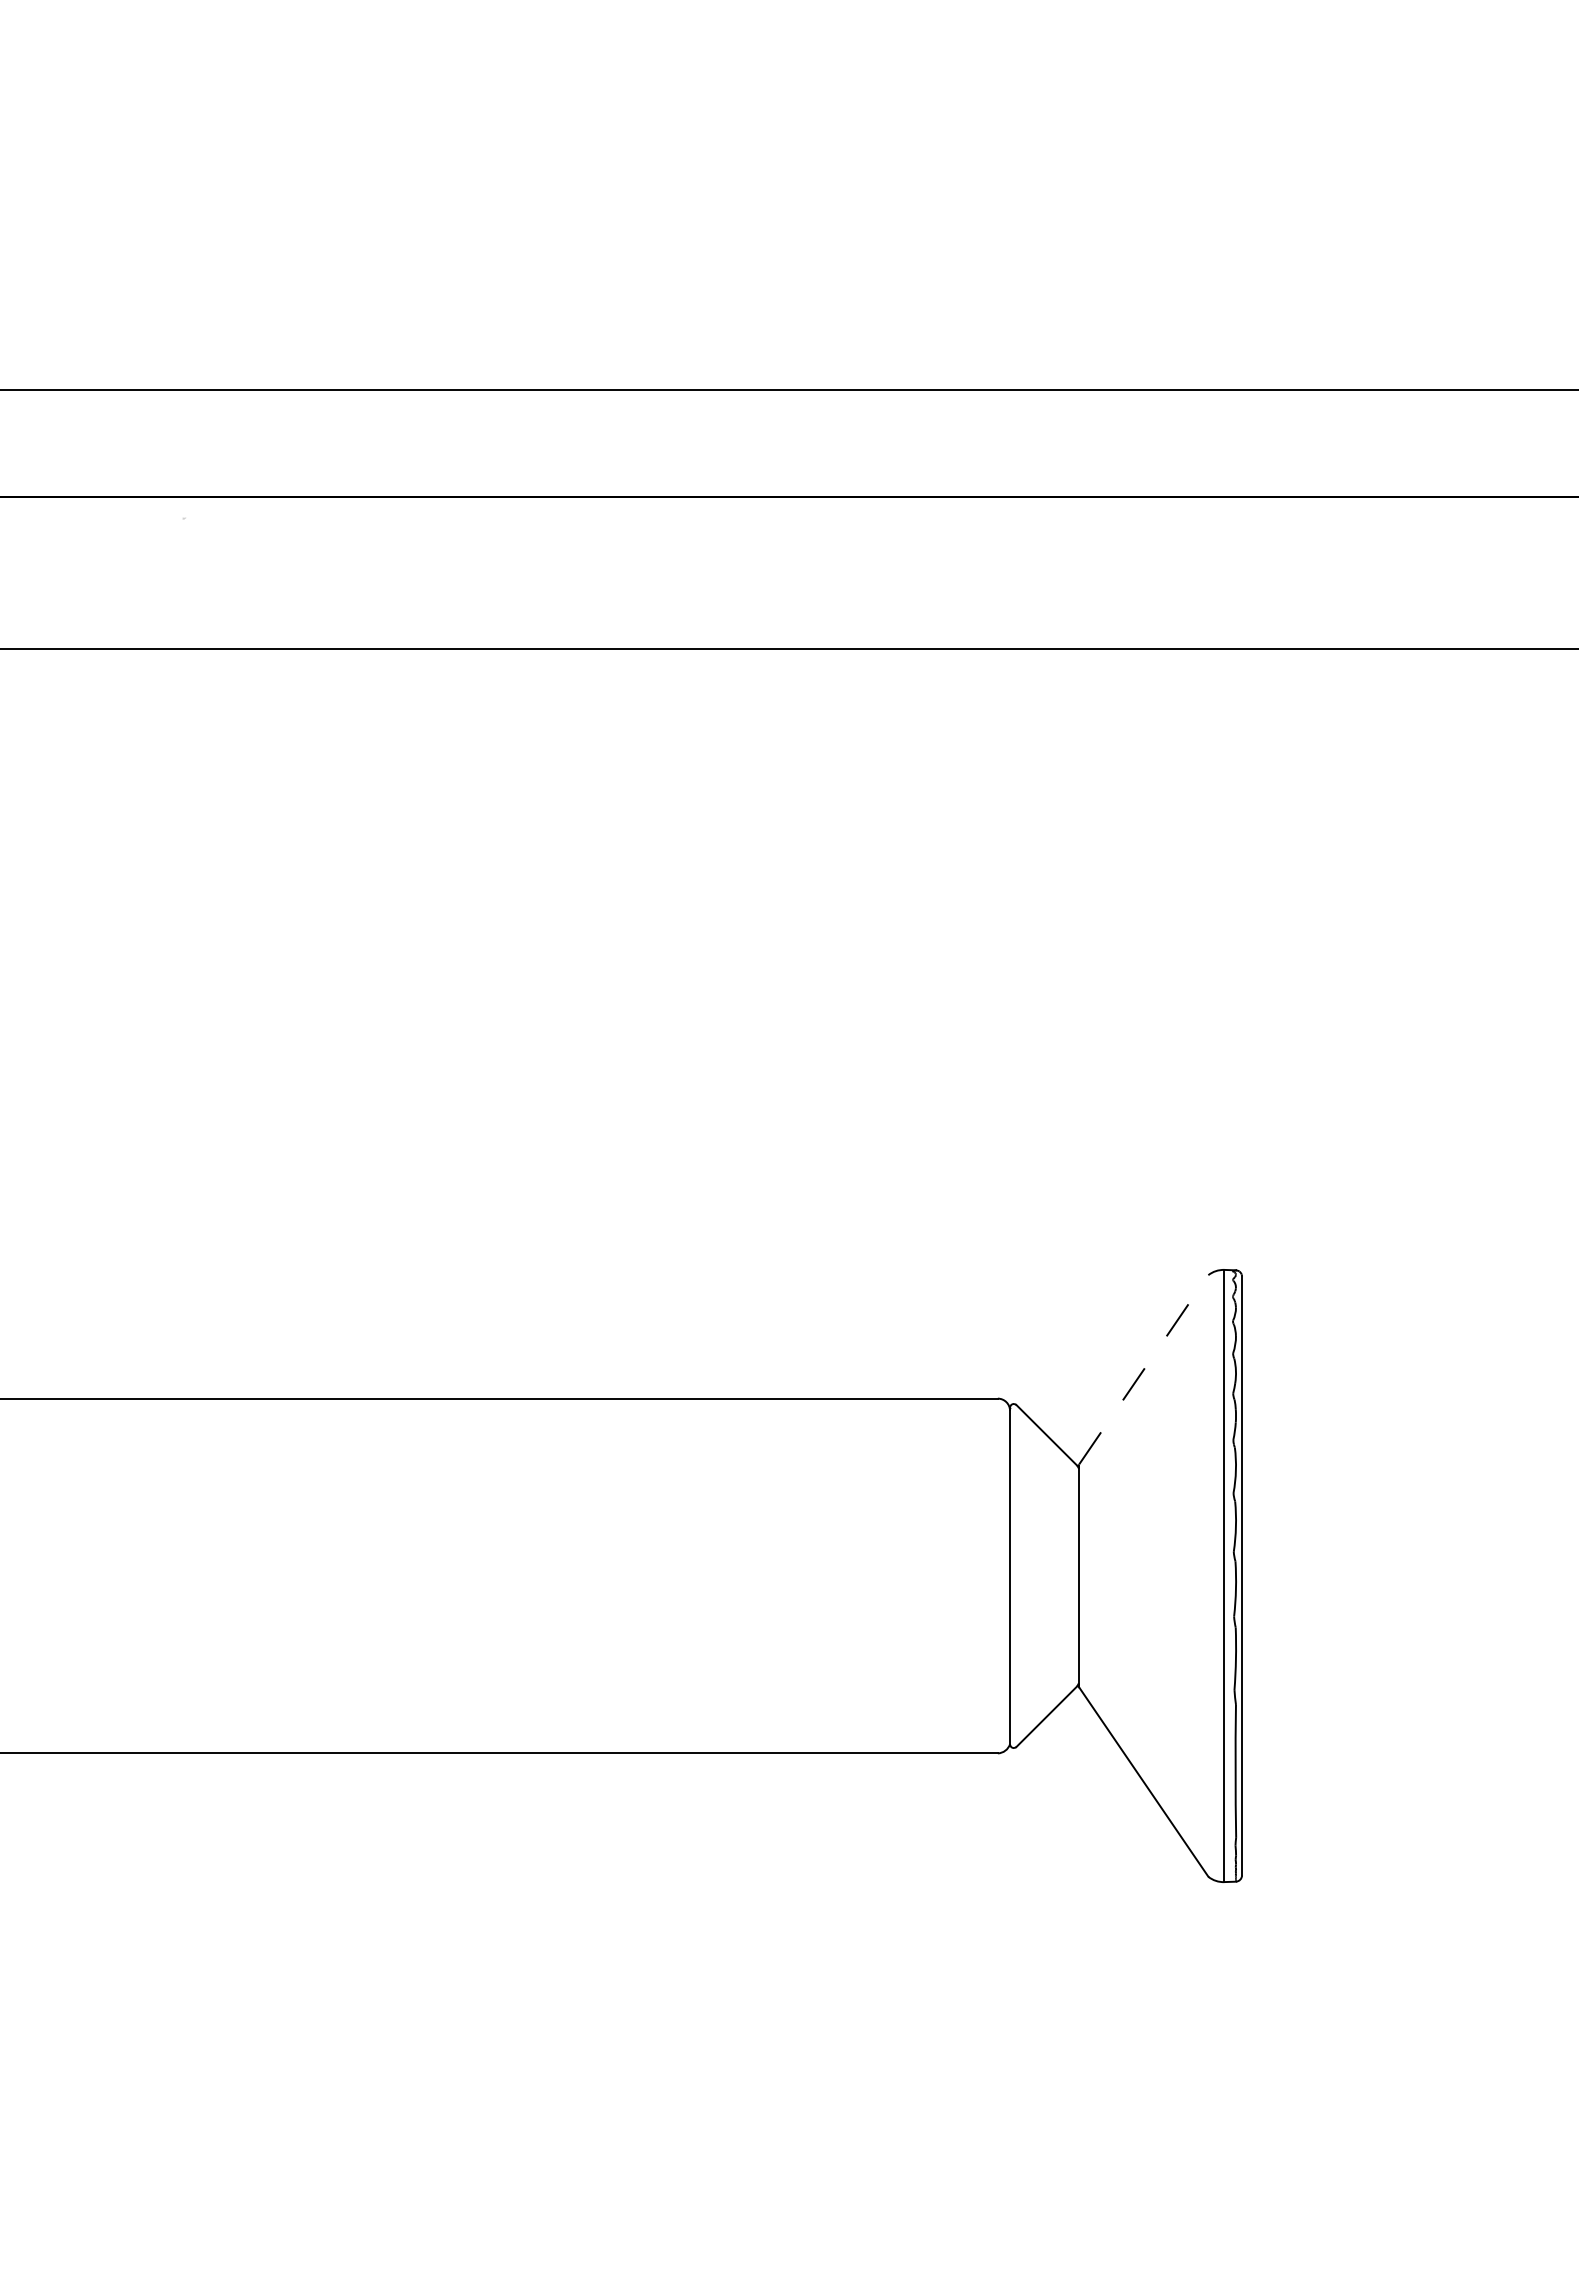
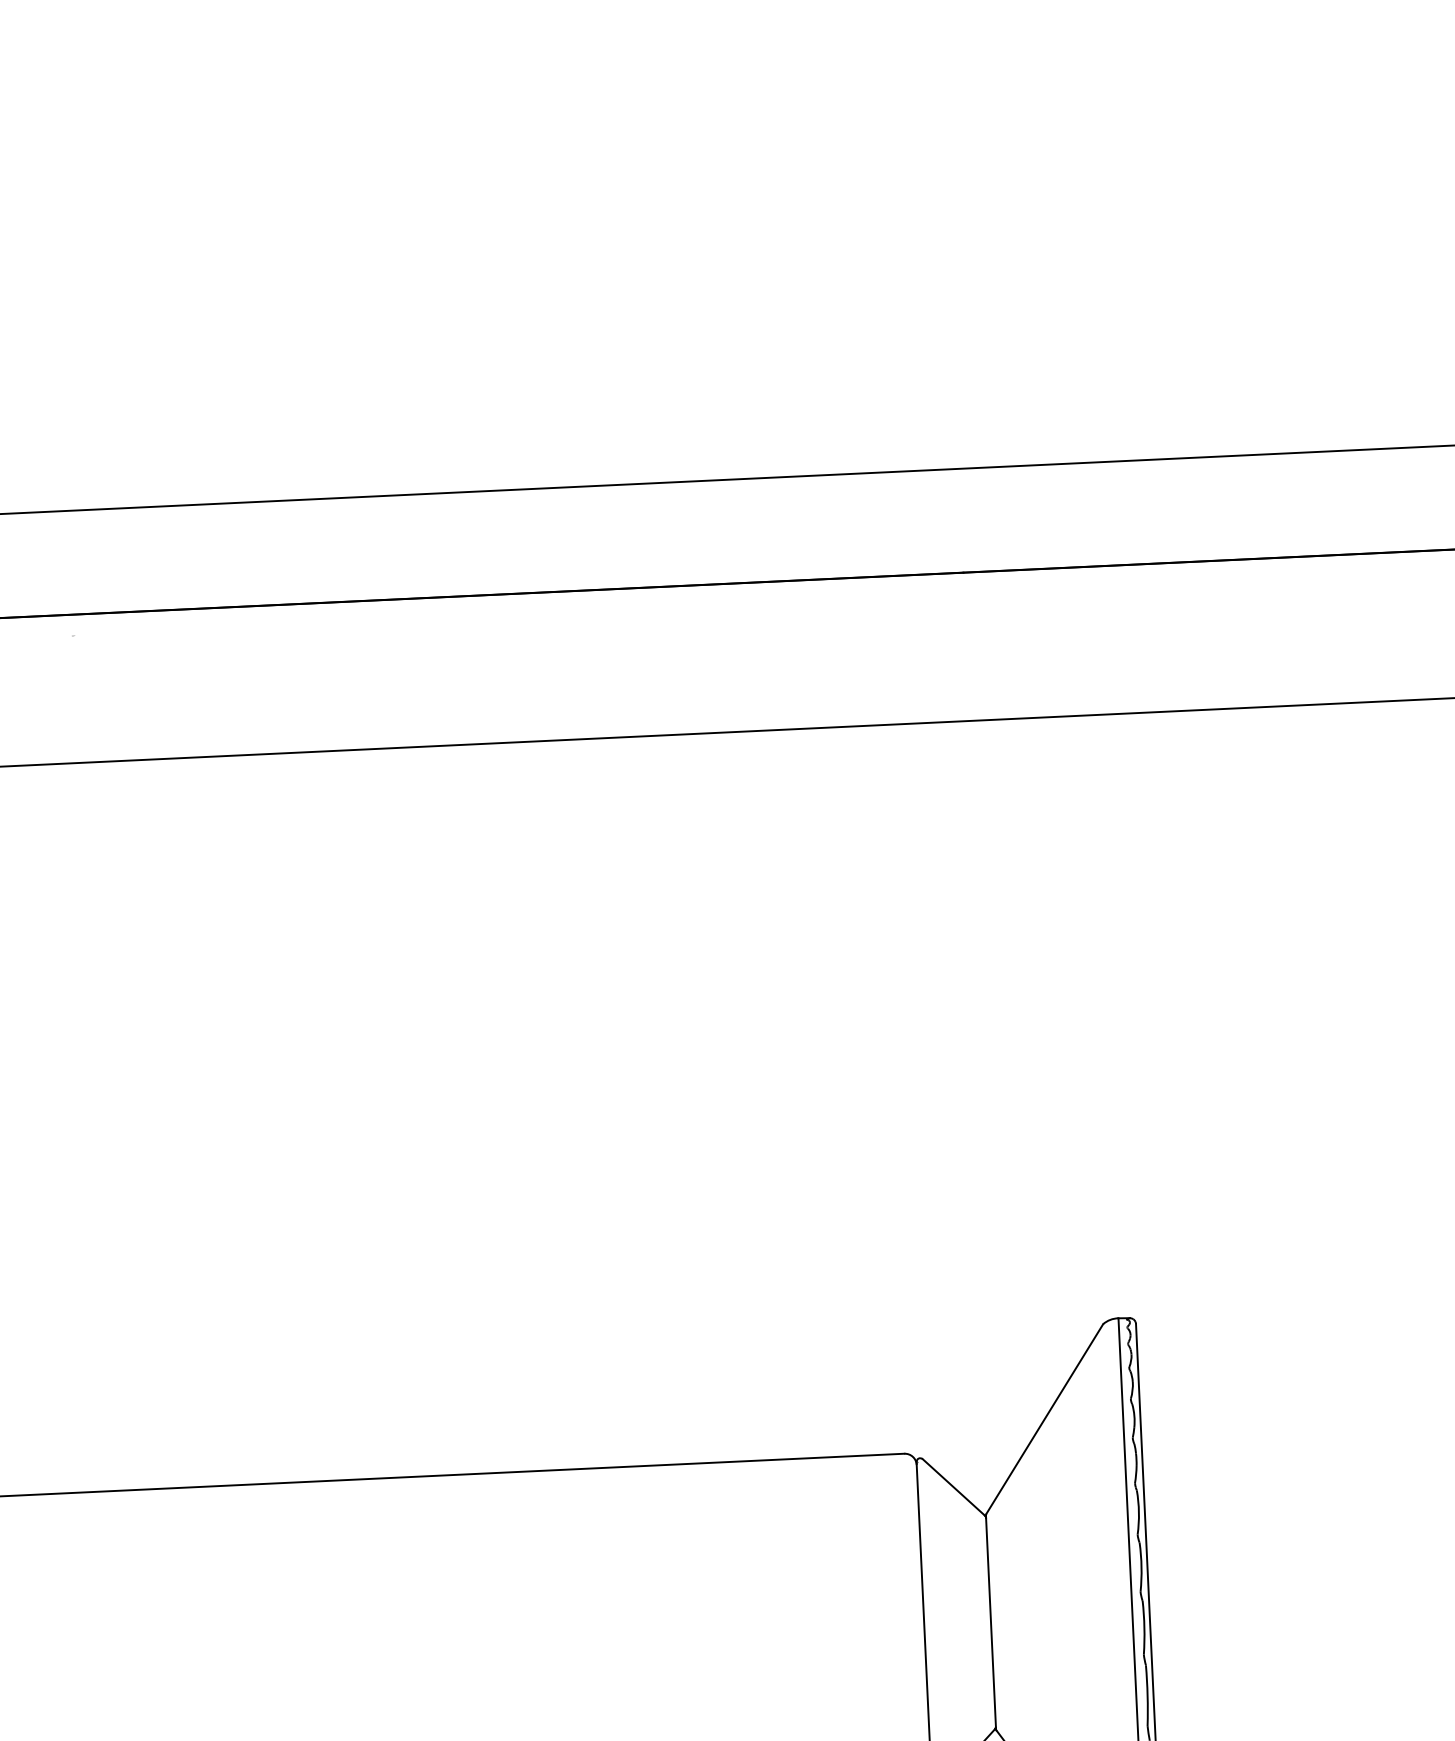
line: (1144, 1369) -> (1045, 1418), dashed -> solid

